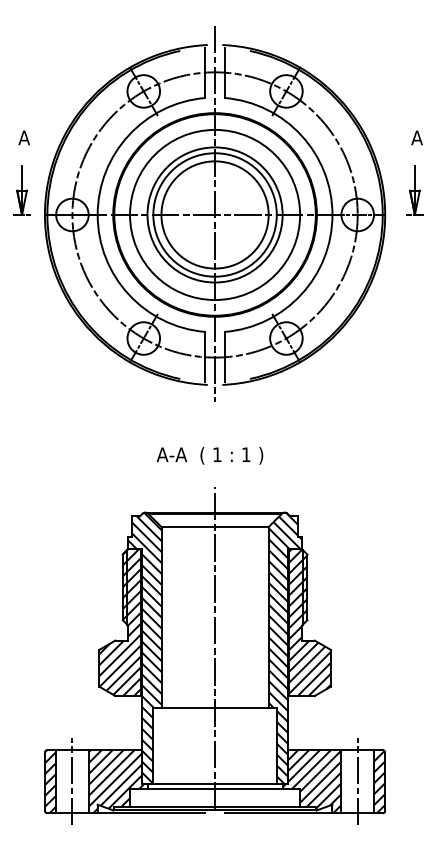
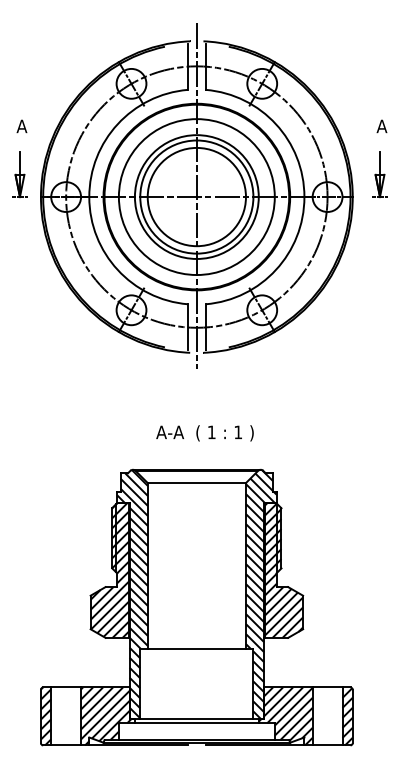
text: (209, 455) -> (204, 433), moved
line: (215, 647) -> (197, 593), removed
line: (72, 781) -> (66, 716), removed
line: (357, 781) -> (327, 716), removed

